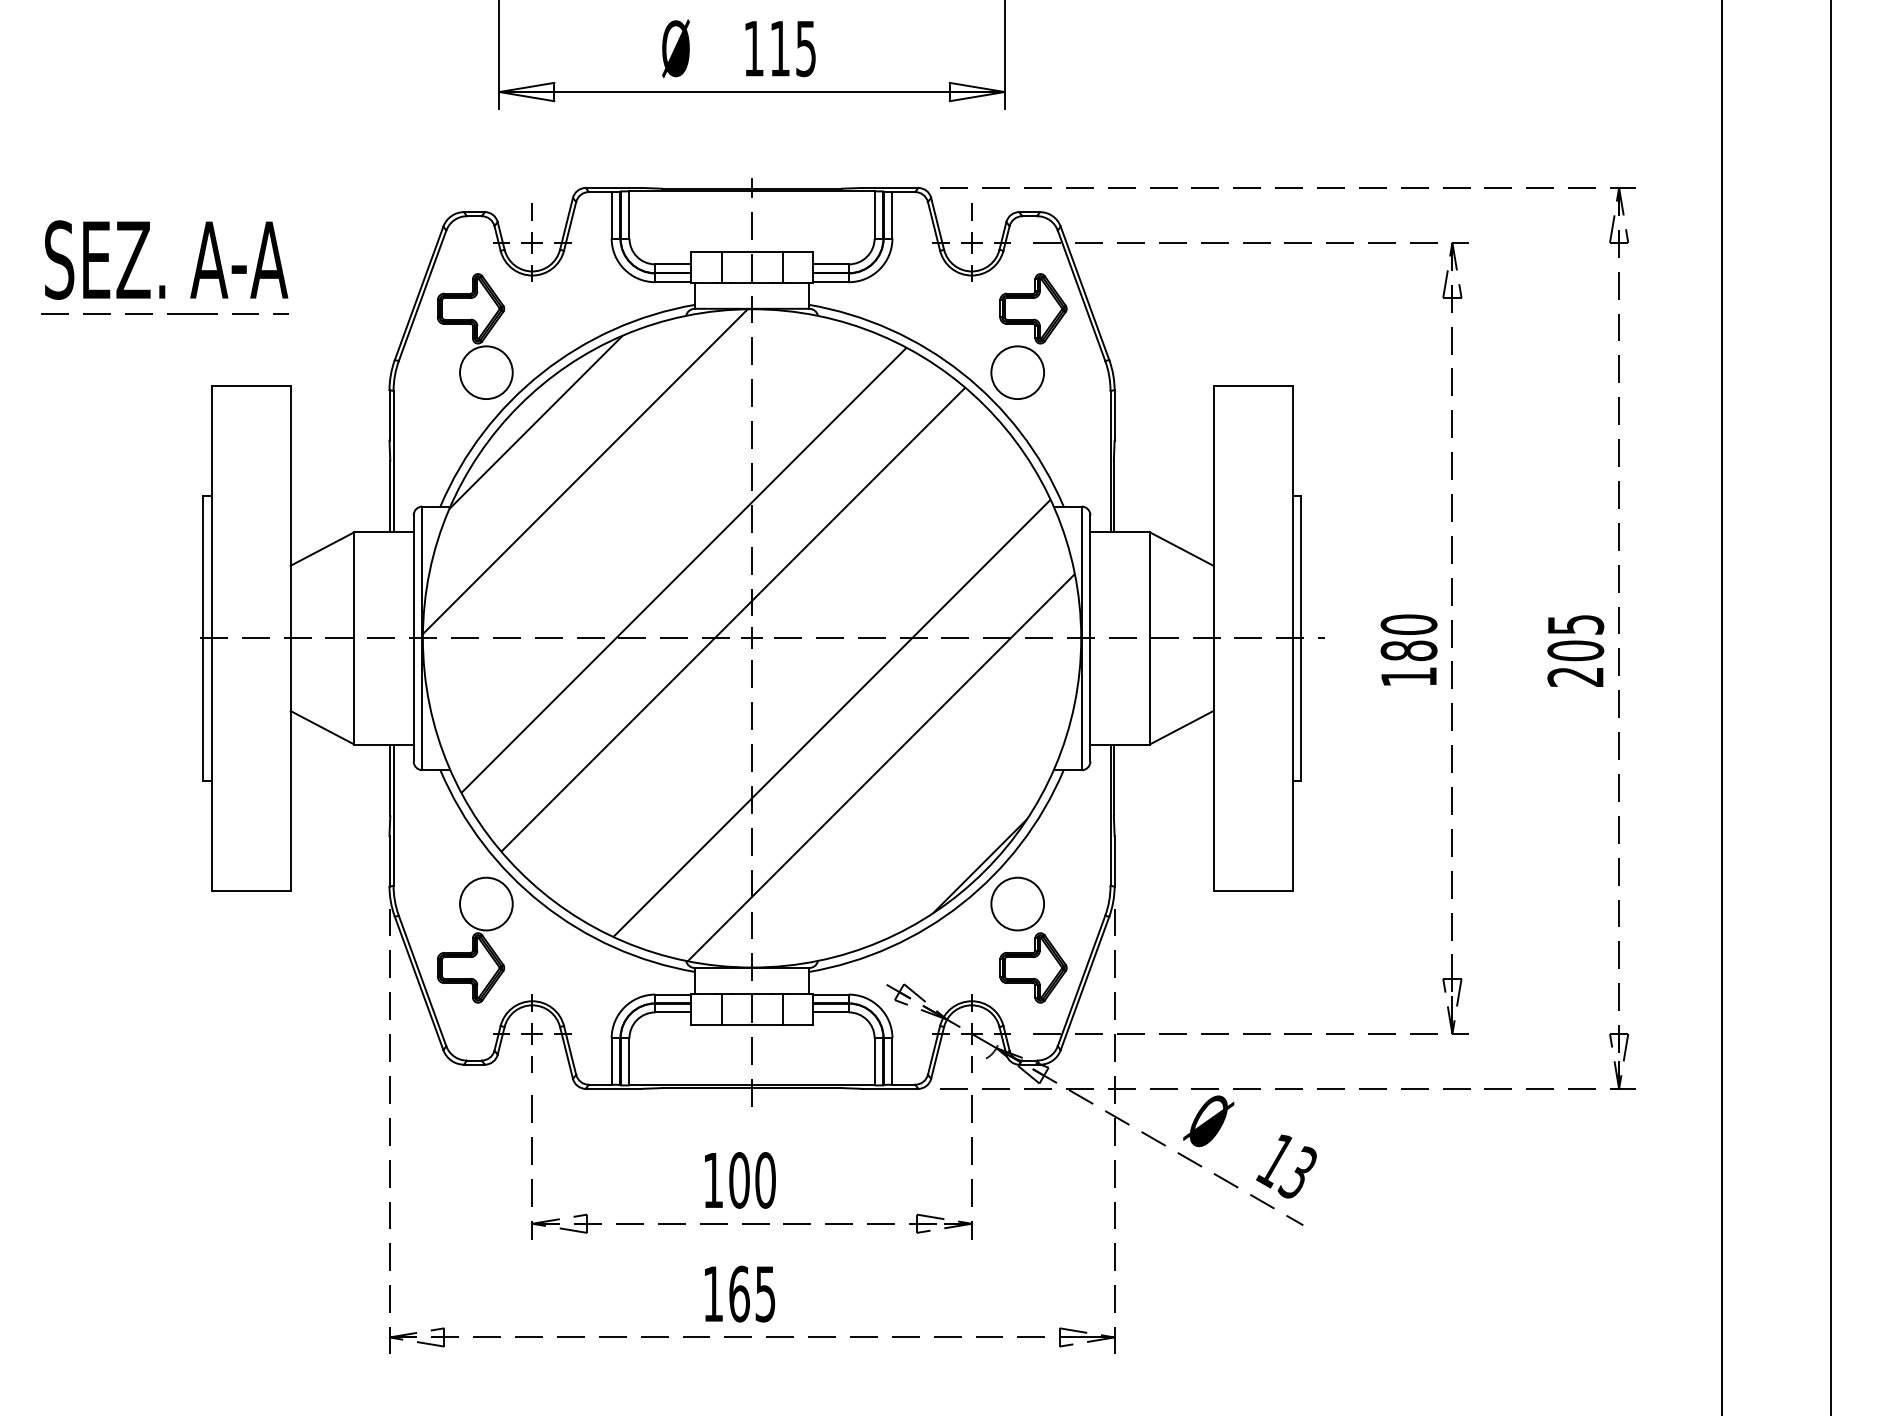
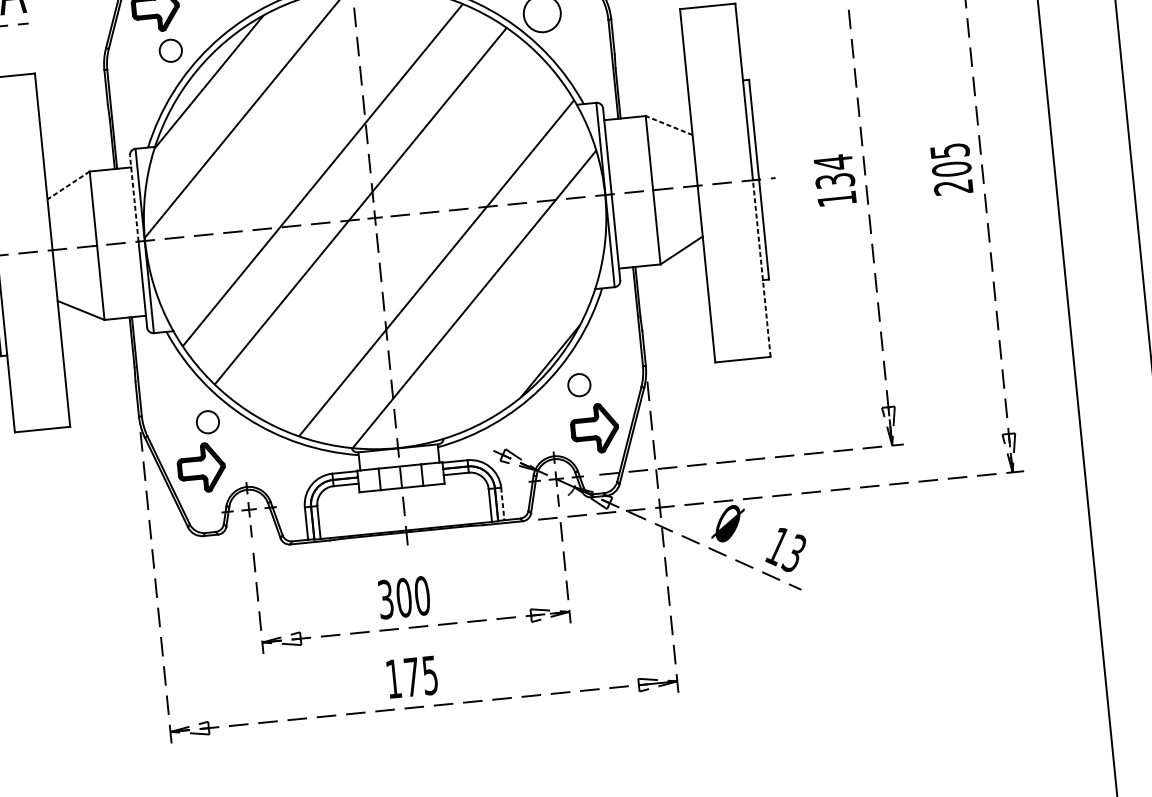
circle: (486, 372) -> (170, 50), size x0.6
line: (322, 549) -> (68, 185), solid -> dashed
line: (1181, 549) -> (669, 125), solid -> dashed
line: (413, 576) -> (134, 198), solid -> dashed
text: (1408, 637) -> (833, 171), 180 -> 134
line: (1292, 764) -> (761, 268), solid -> dashed
circle: (486, 903) -> (207, 421), size x0.6
circle: (1017, 903) -> (579, 384), size x0.6
line: (892, 1062) -> (502, 504), solid -> dashed
text: (713, 1180) -> (385, 599), 100 -> 300
text: (739, 1293) -> (412, 676), 165 -> 175

